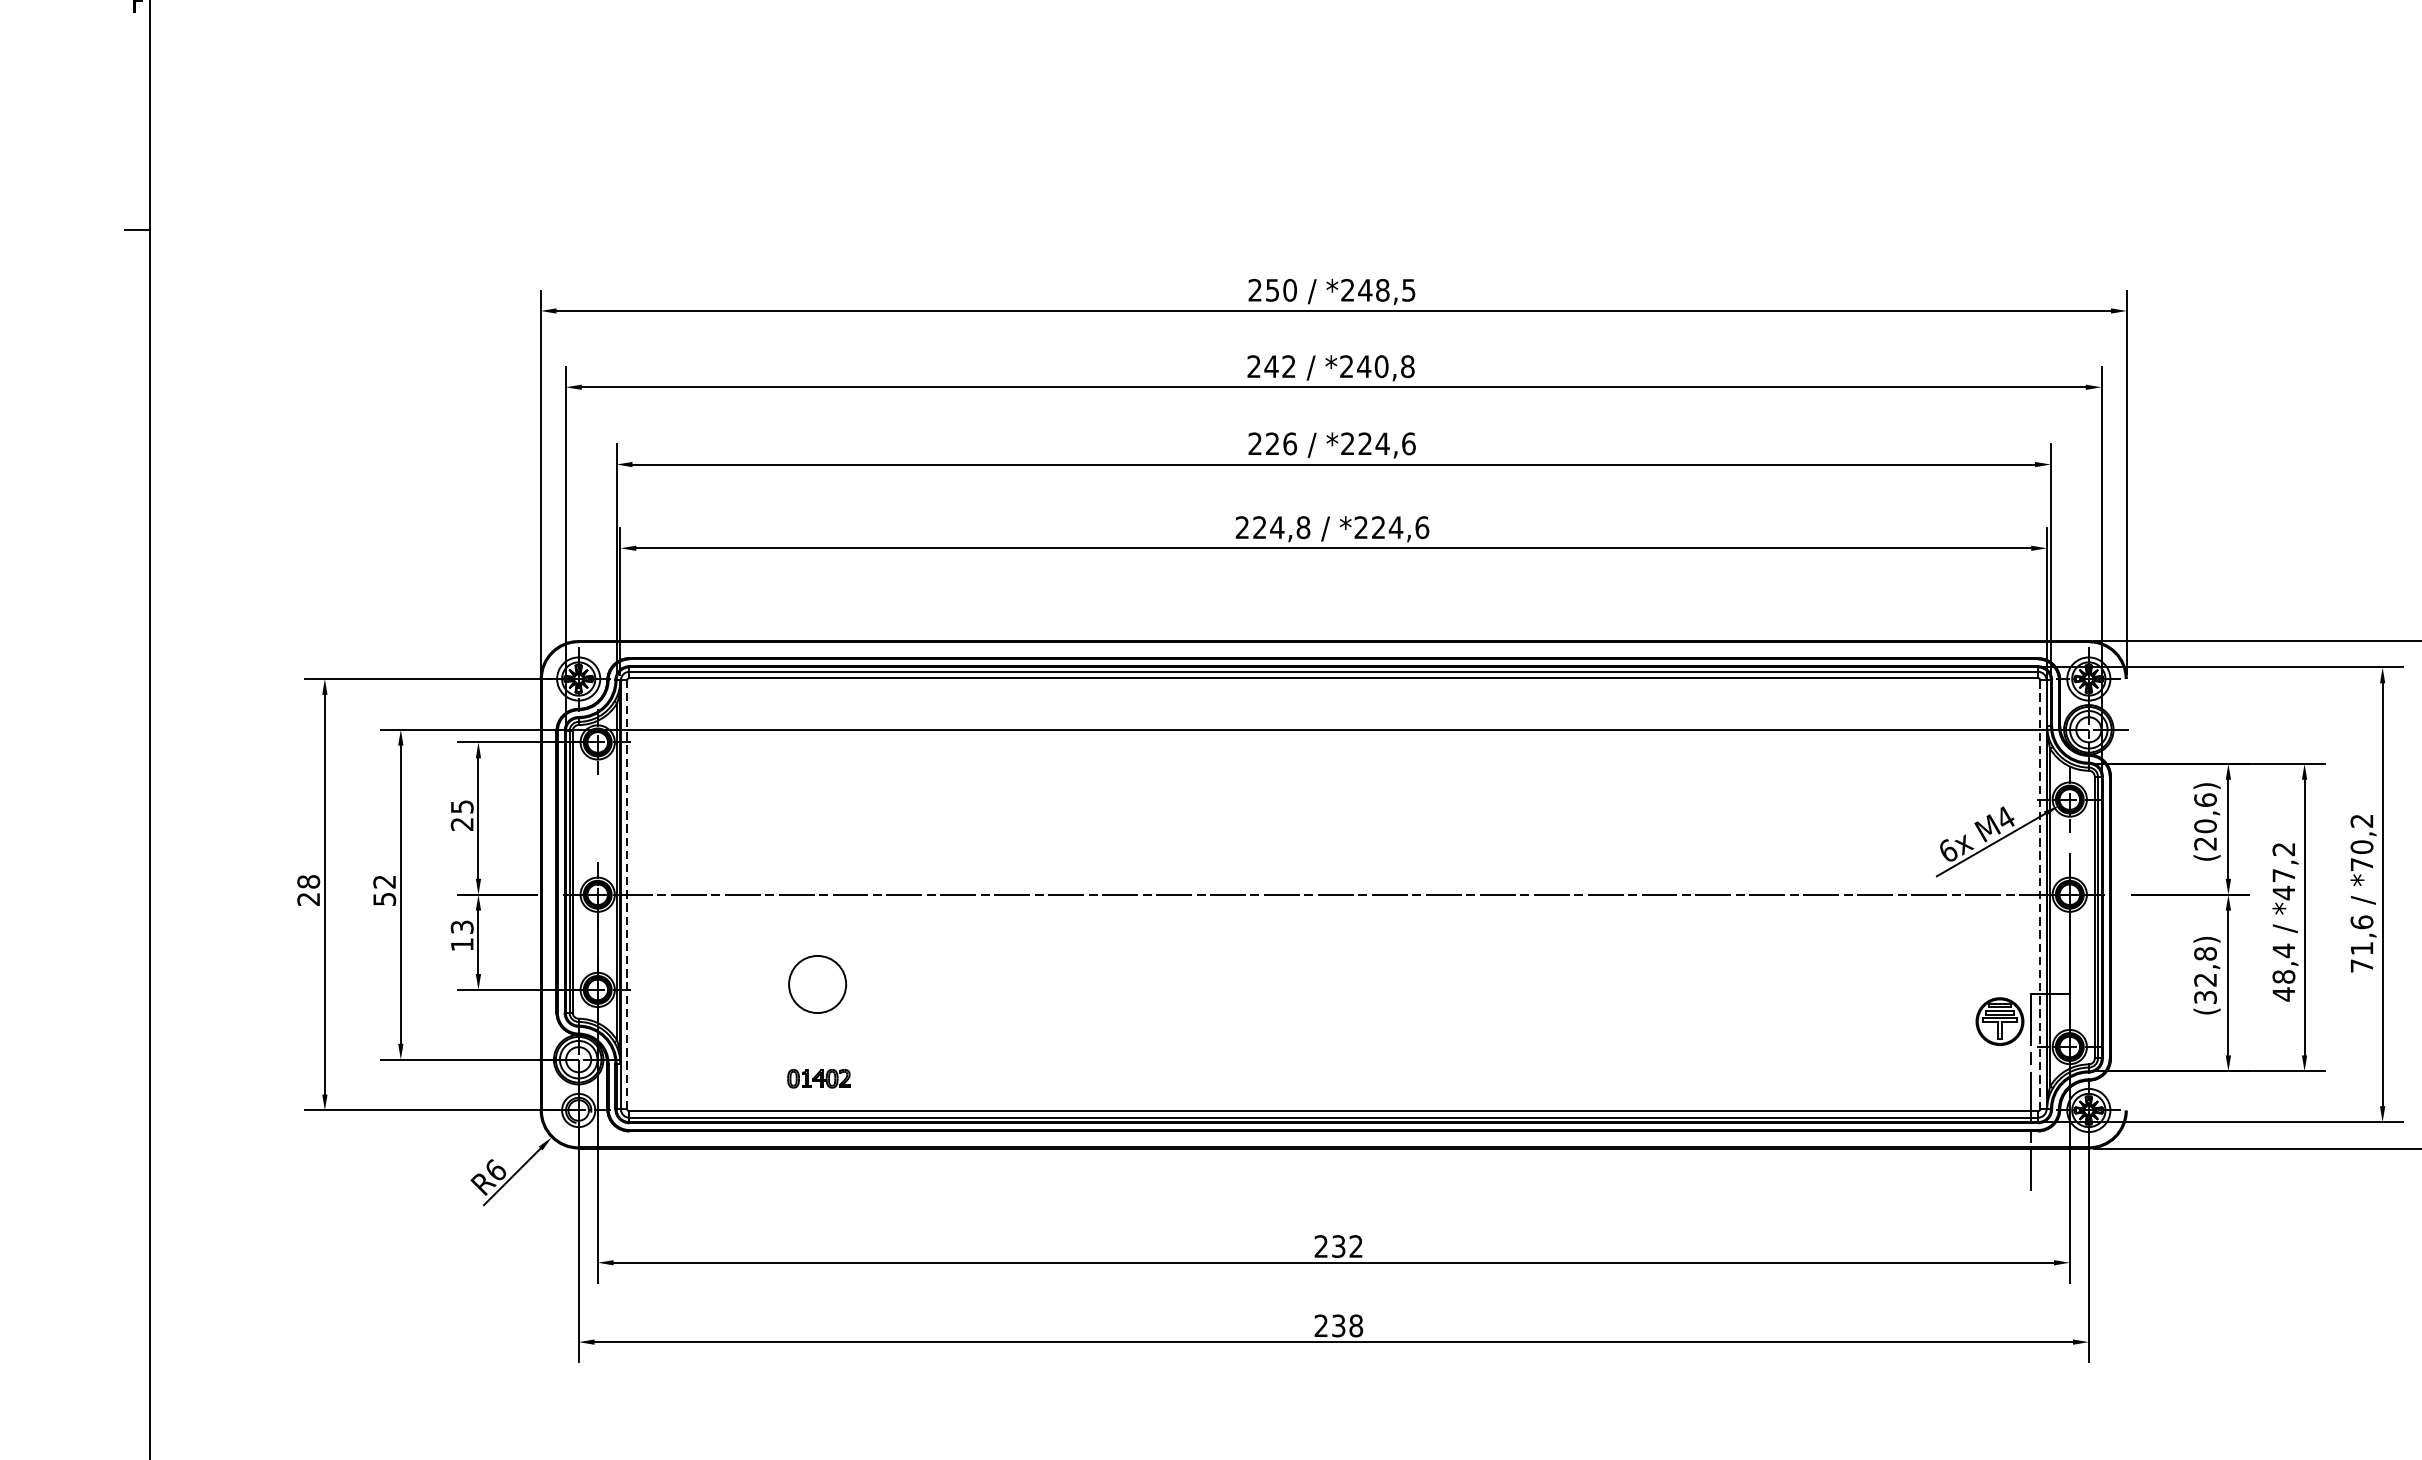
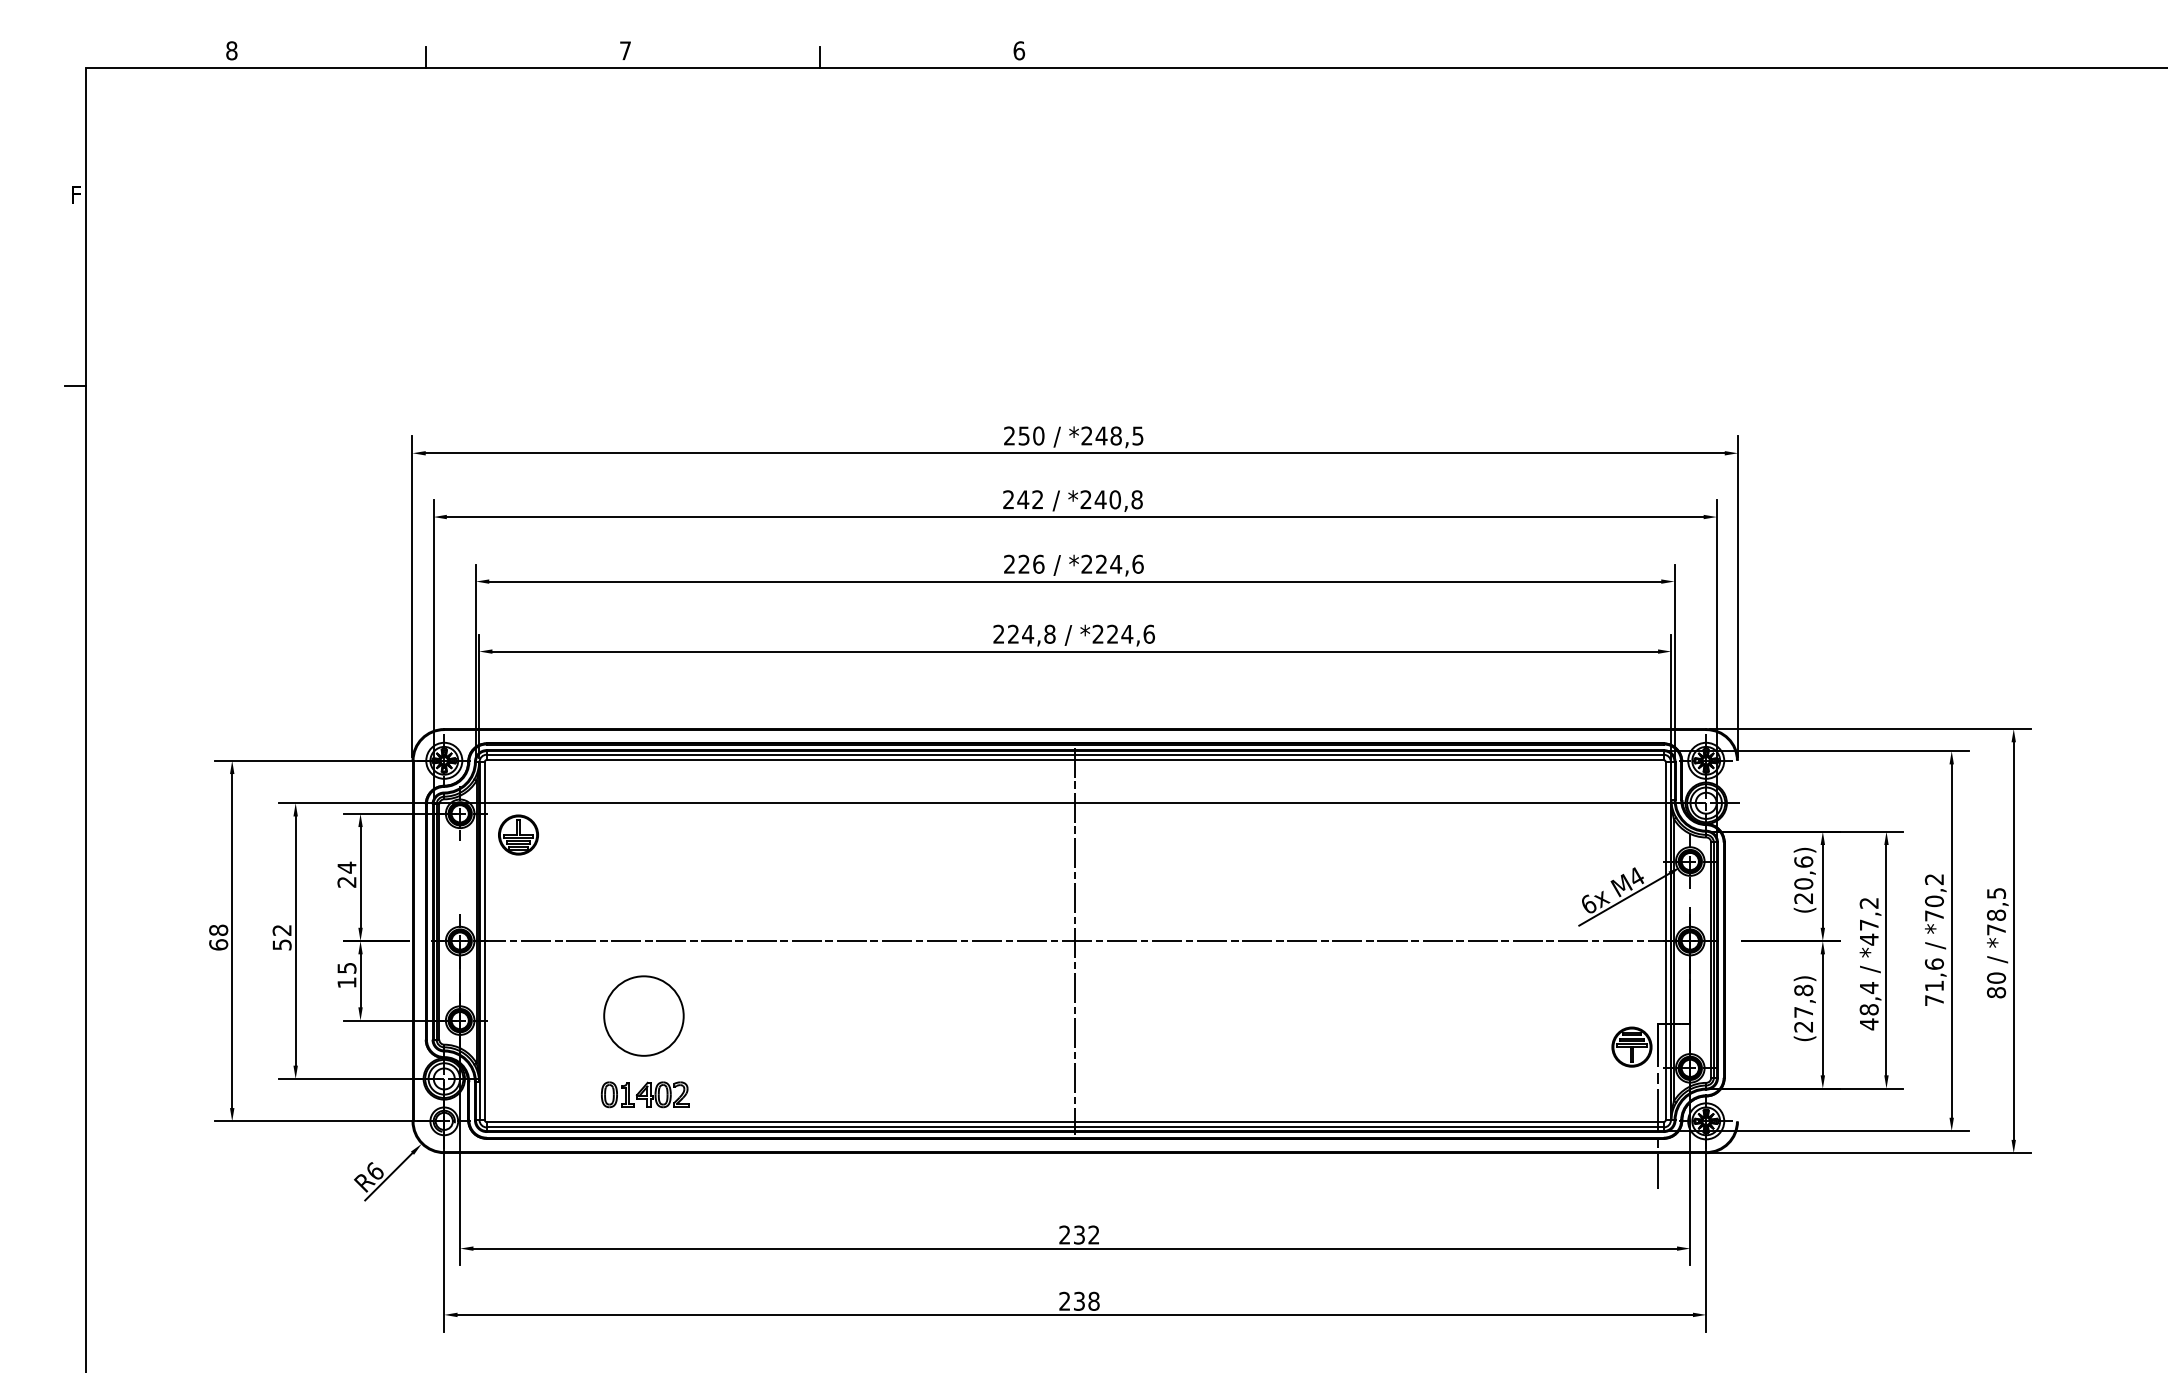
part: (667, 767) -> (518, 834), added
text: (461, 806) -> (346, 867), 25 -> 24
line: (626, 894) -> (484, 940), dashed -> solid
line: (1334, 894) -> (1075, 940), added
line: (2040, 895) -> (1665, 941), dashed -> solid
text: (308, 898) -> (218, 944), 28 -> 68
text: (461, 926) -> (346, 967), 13 -> 15
circle: (817, 983) -> (643, 1015), size x1.67
text: (2205, 988) -> (1803, 1019), (32,8) -> (27,8)
part: (819, 1078) -> (645, 1094), size x1.67

